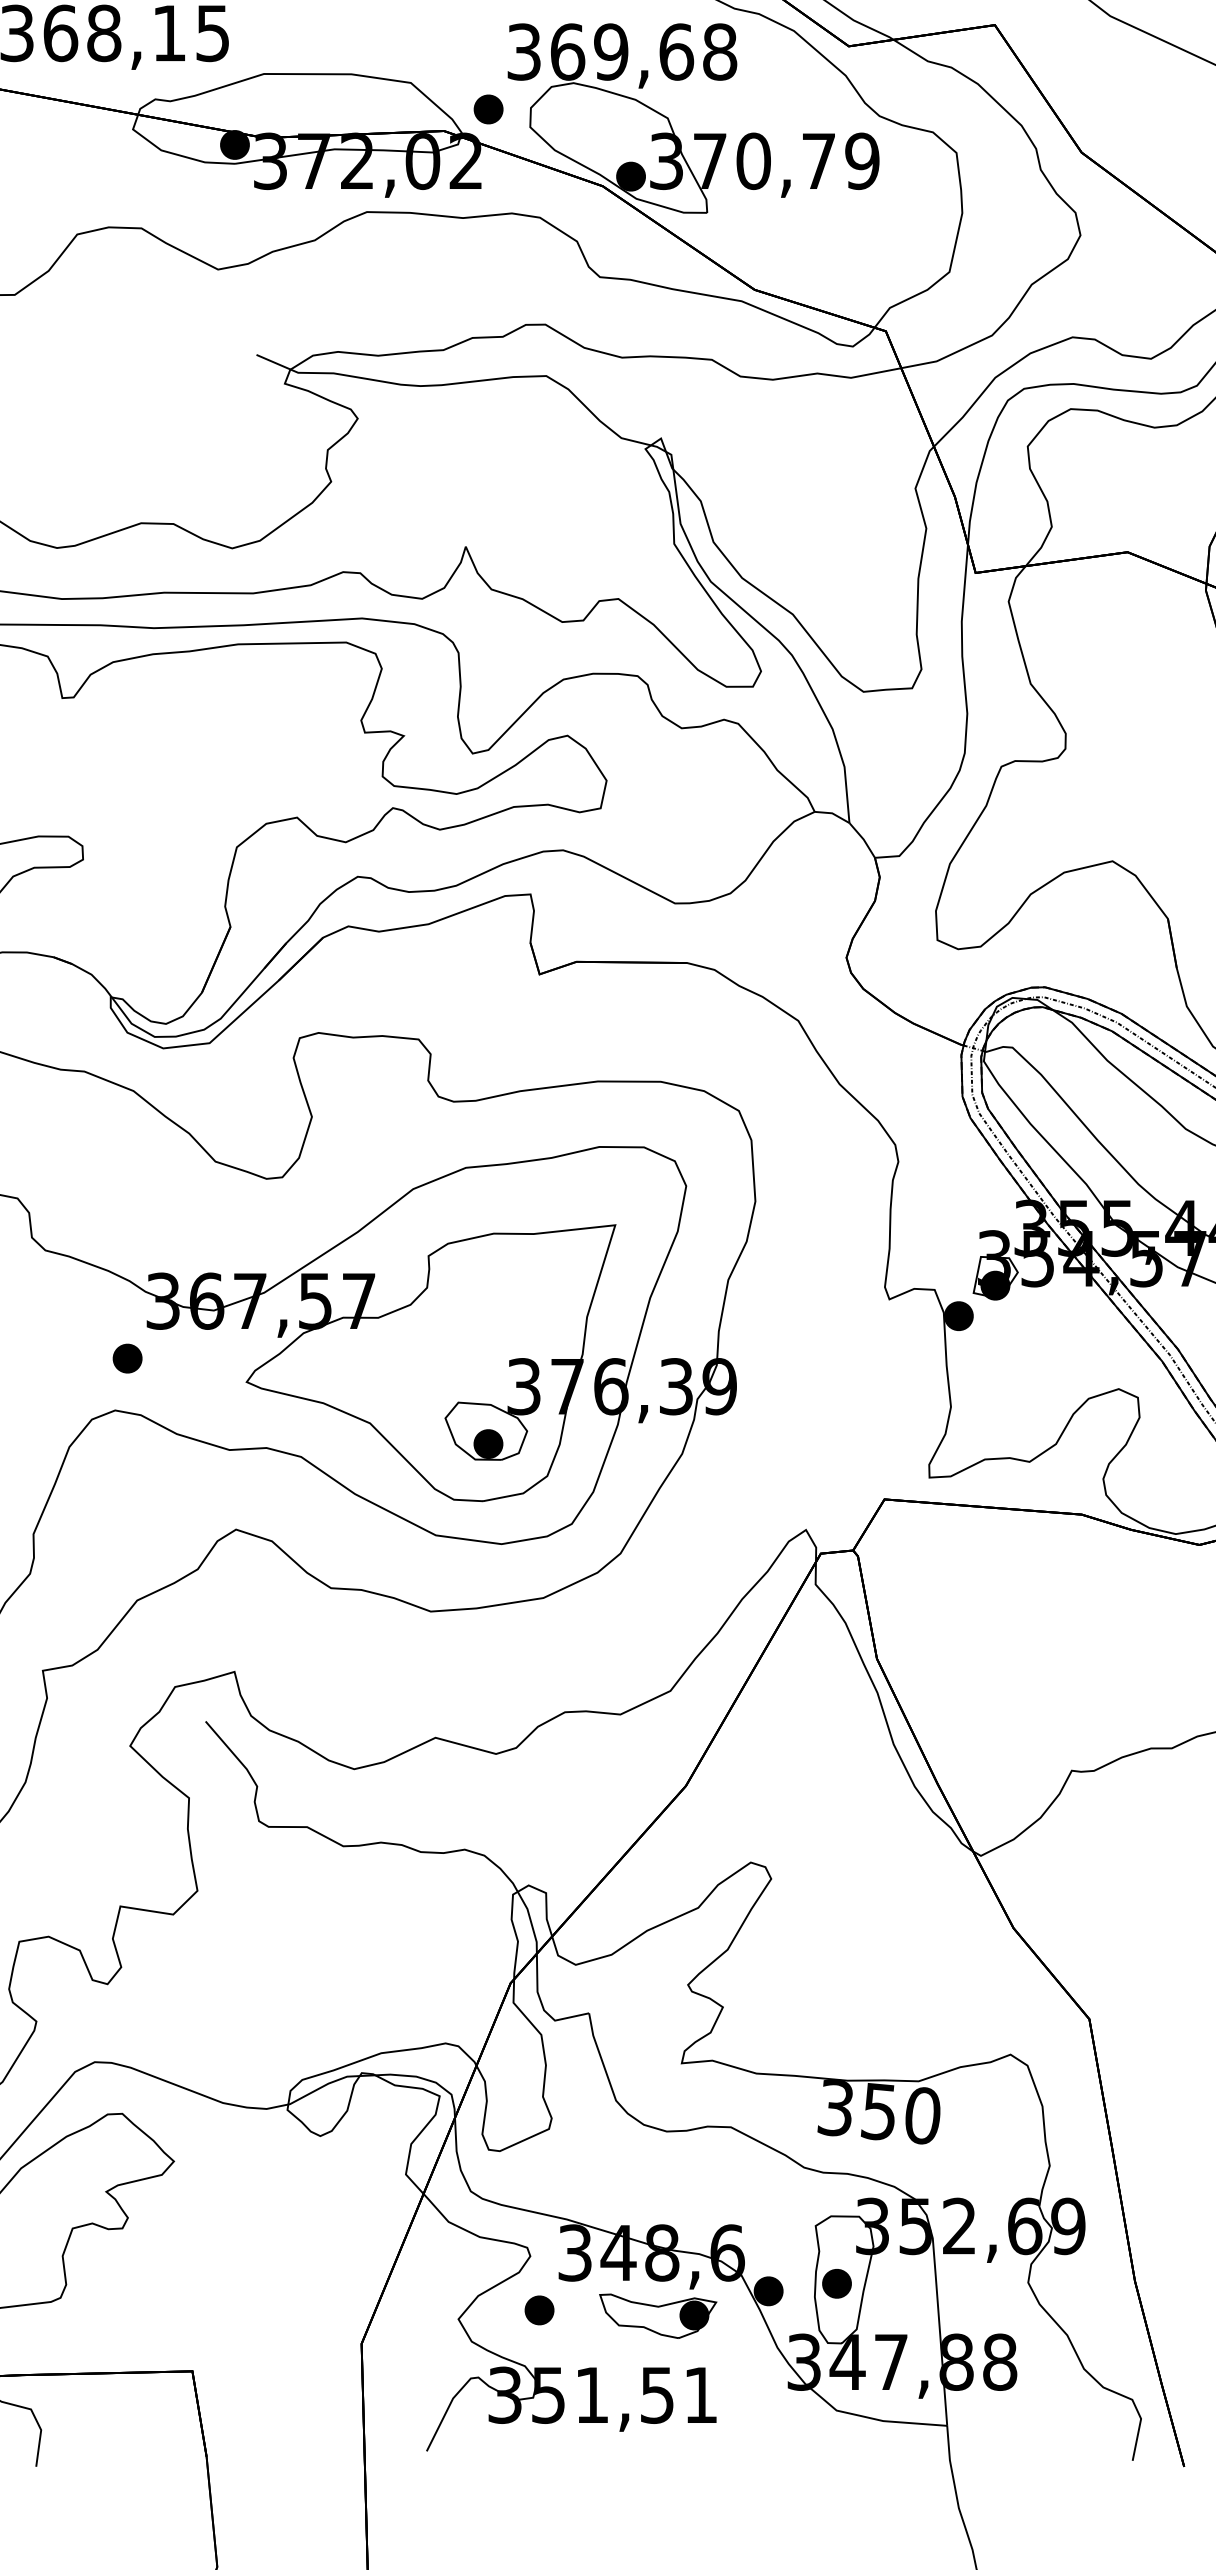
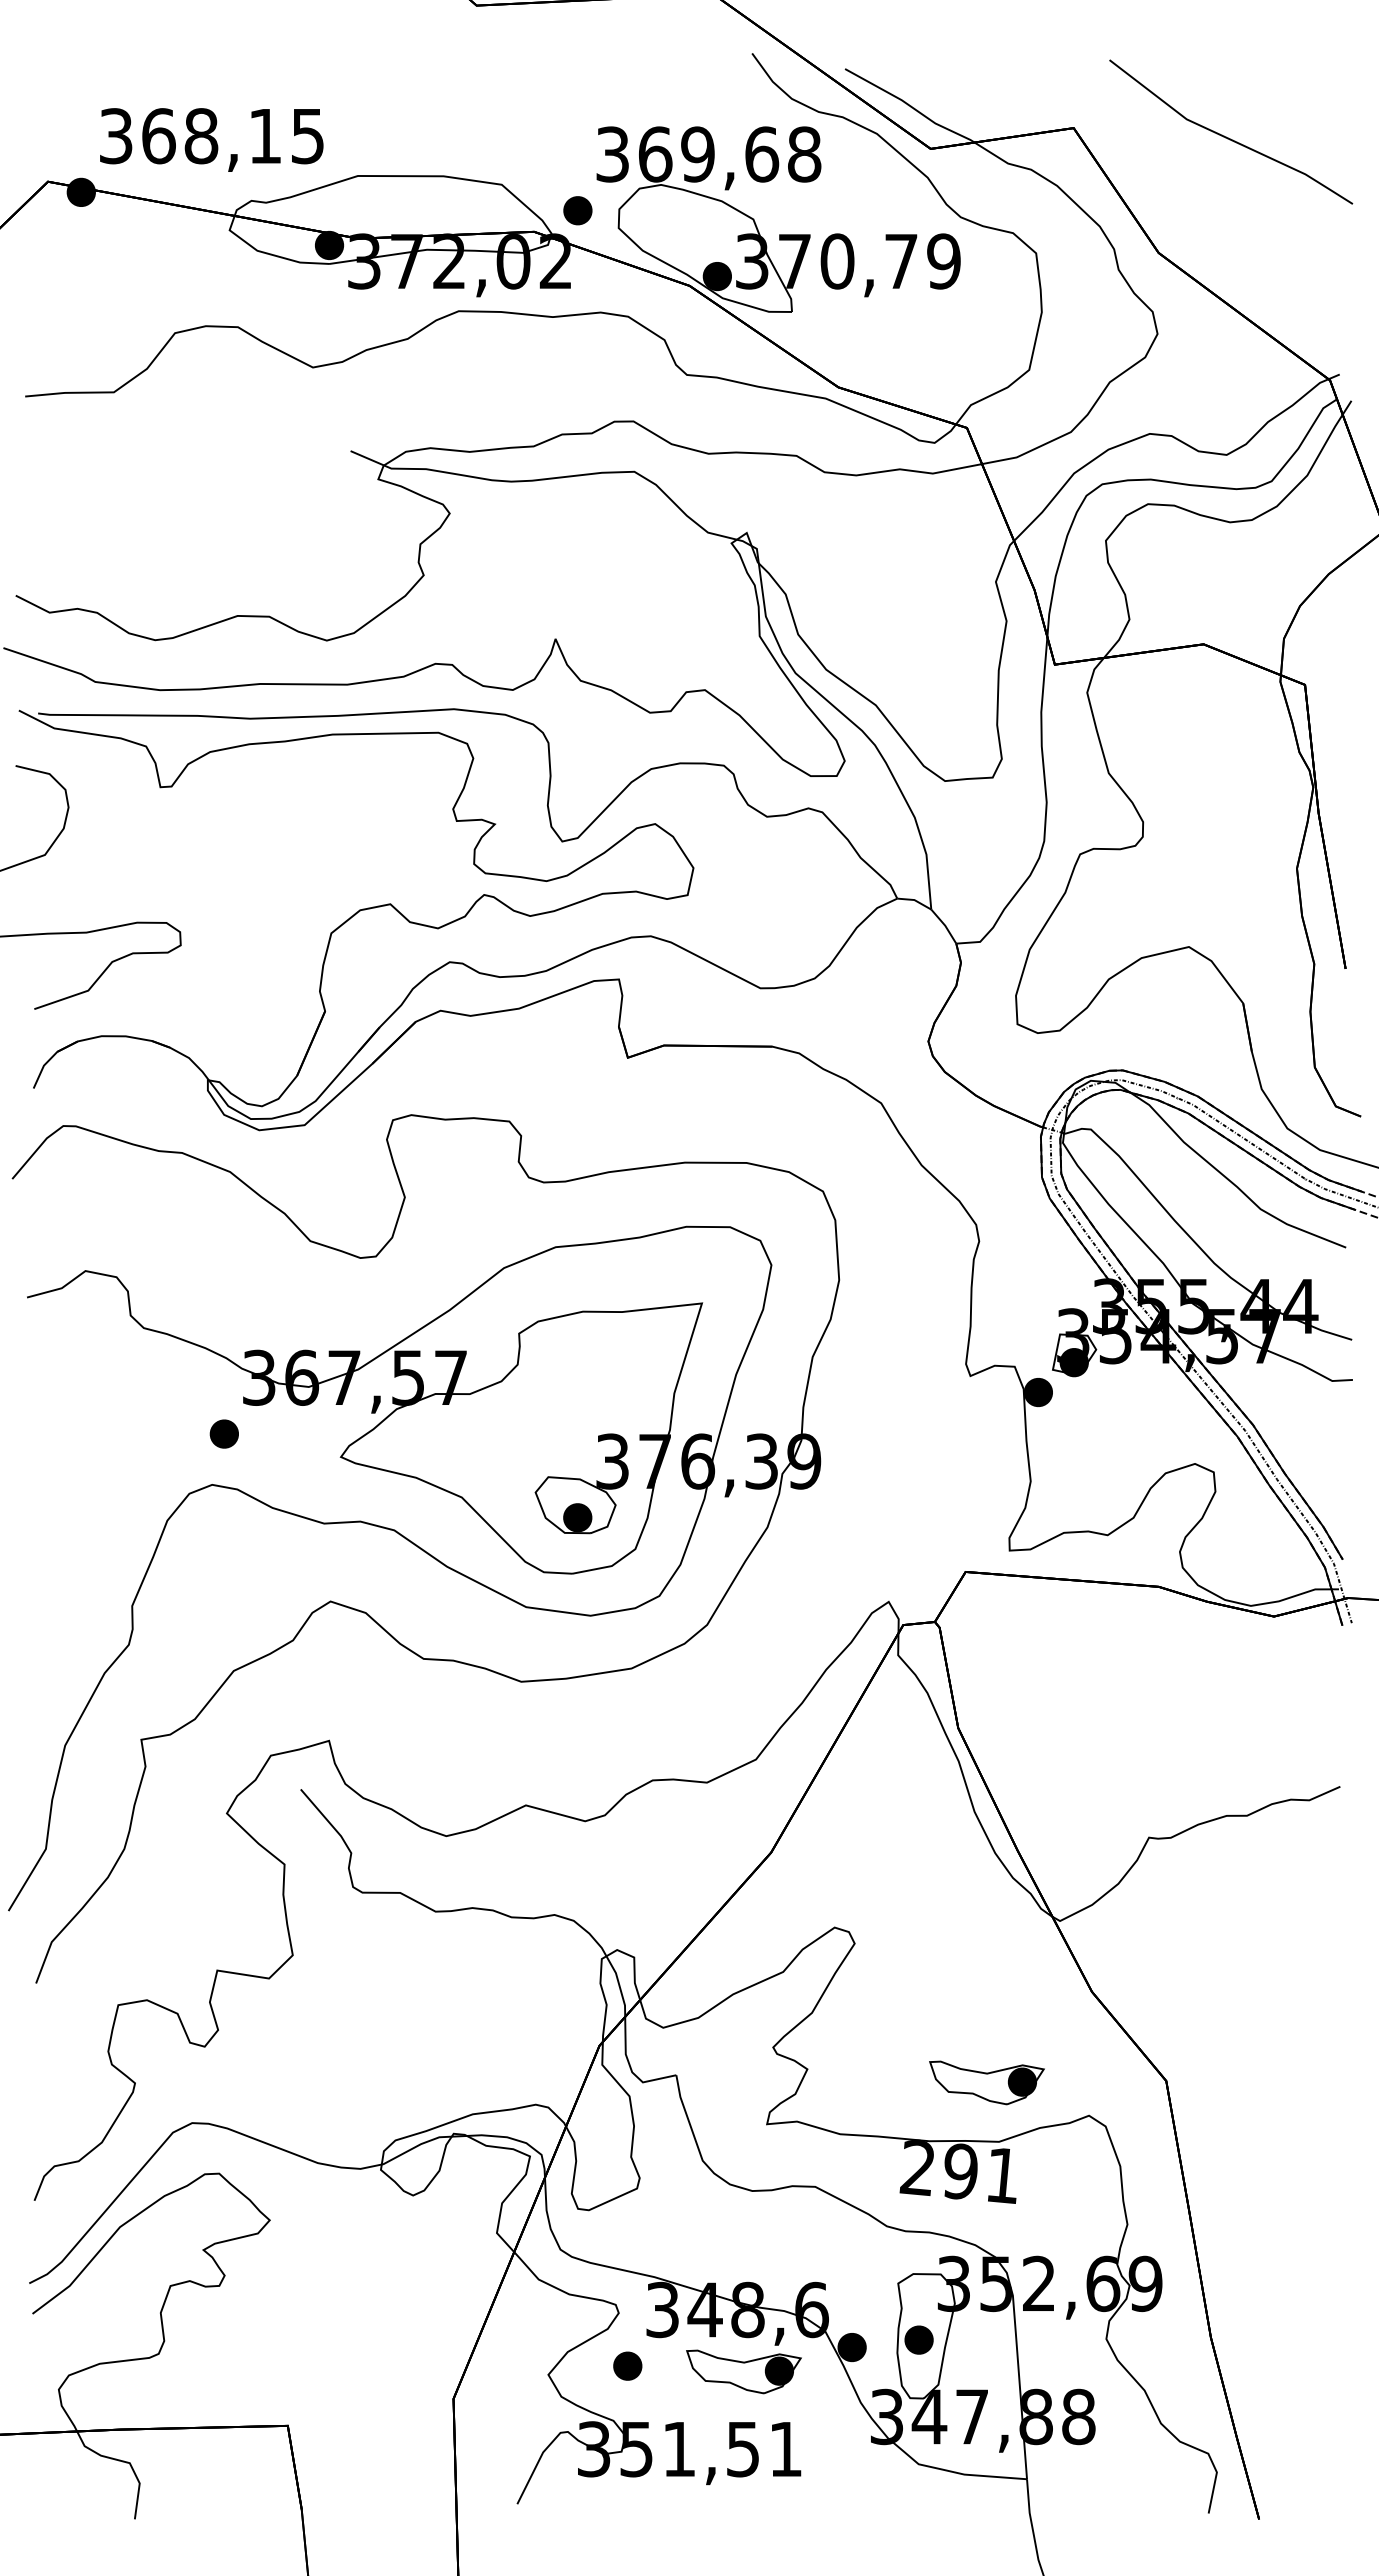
part: (905, 2020) -> (986, 2082), added
text: (878, 2111) -> (959, 2171), 350 -> 291

